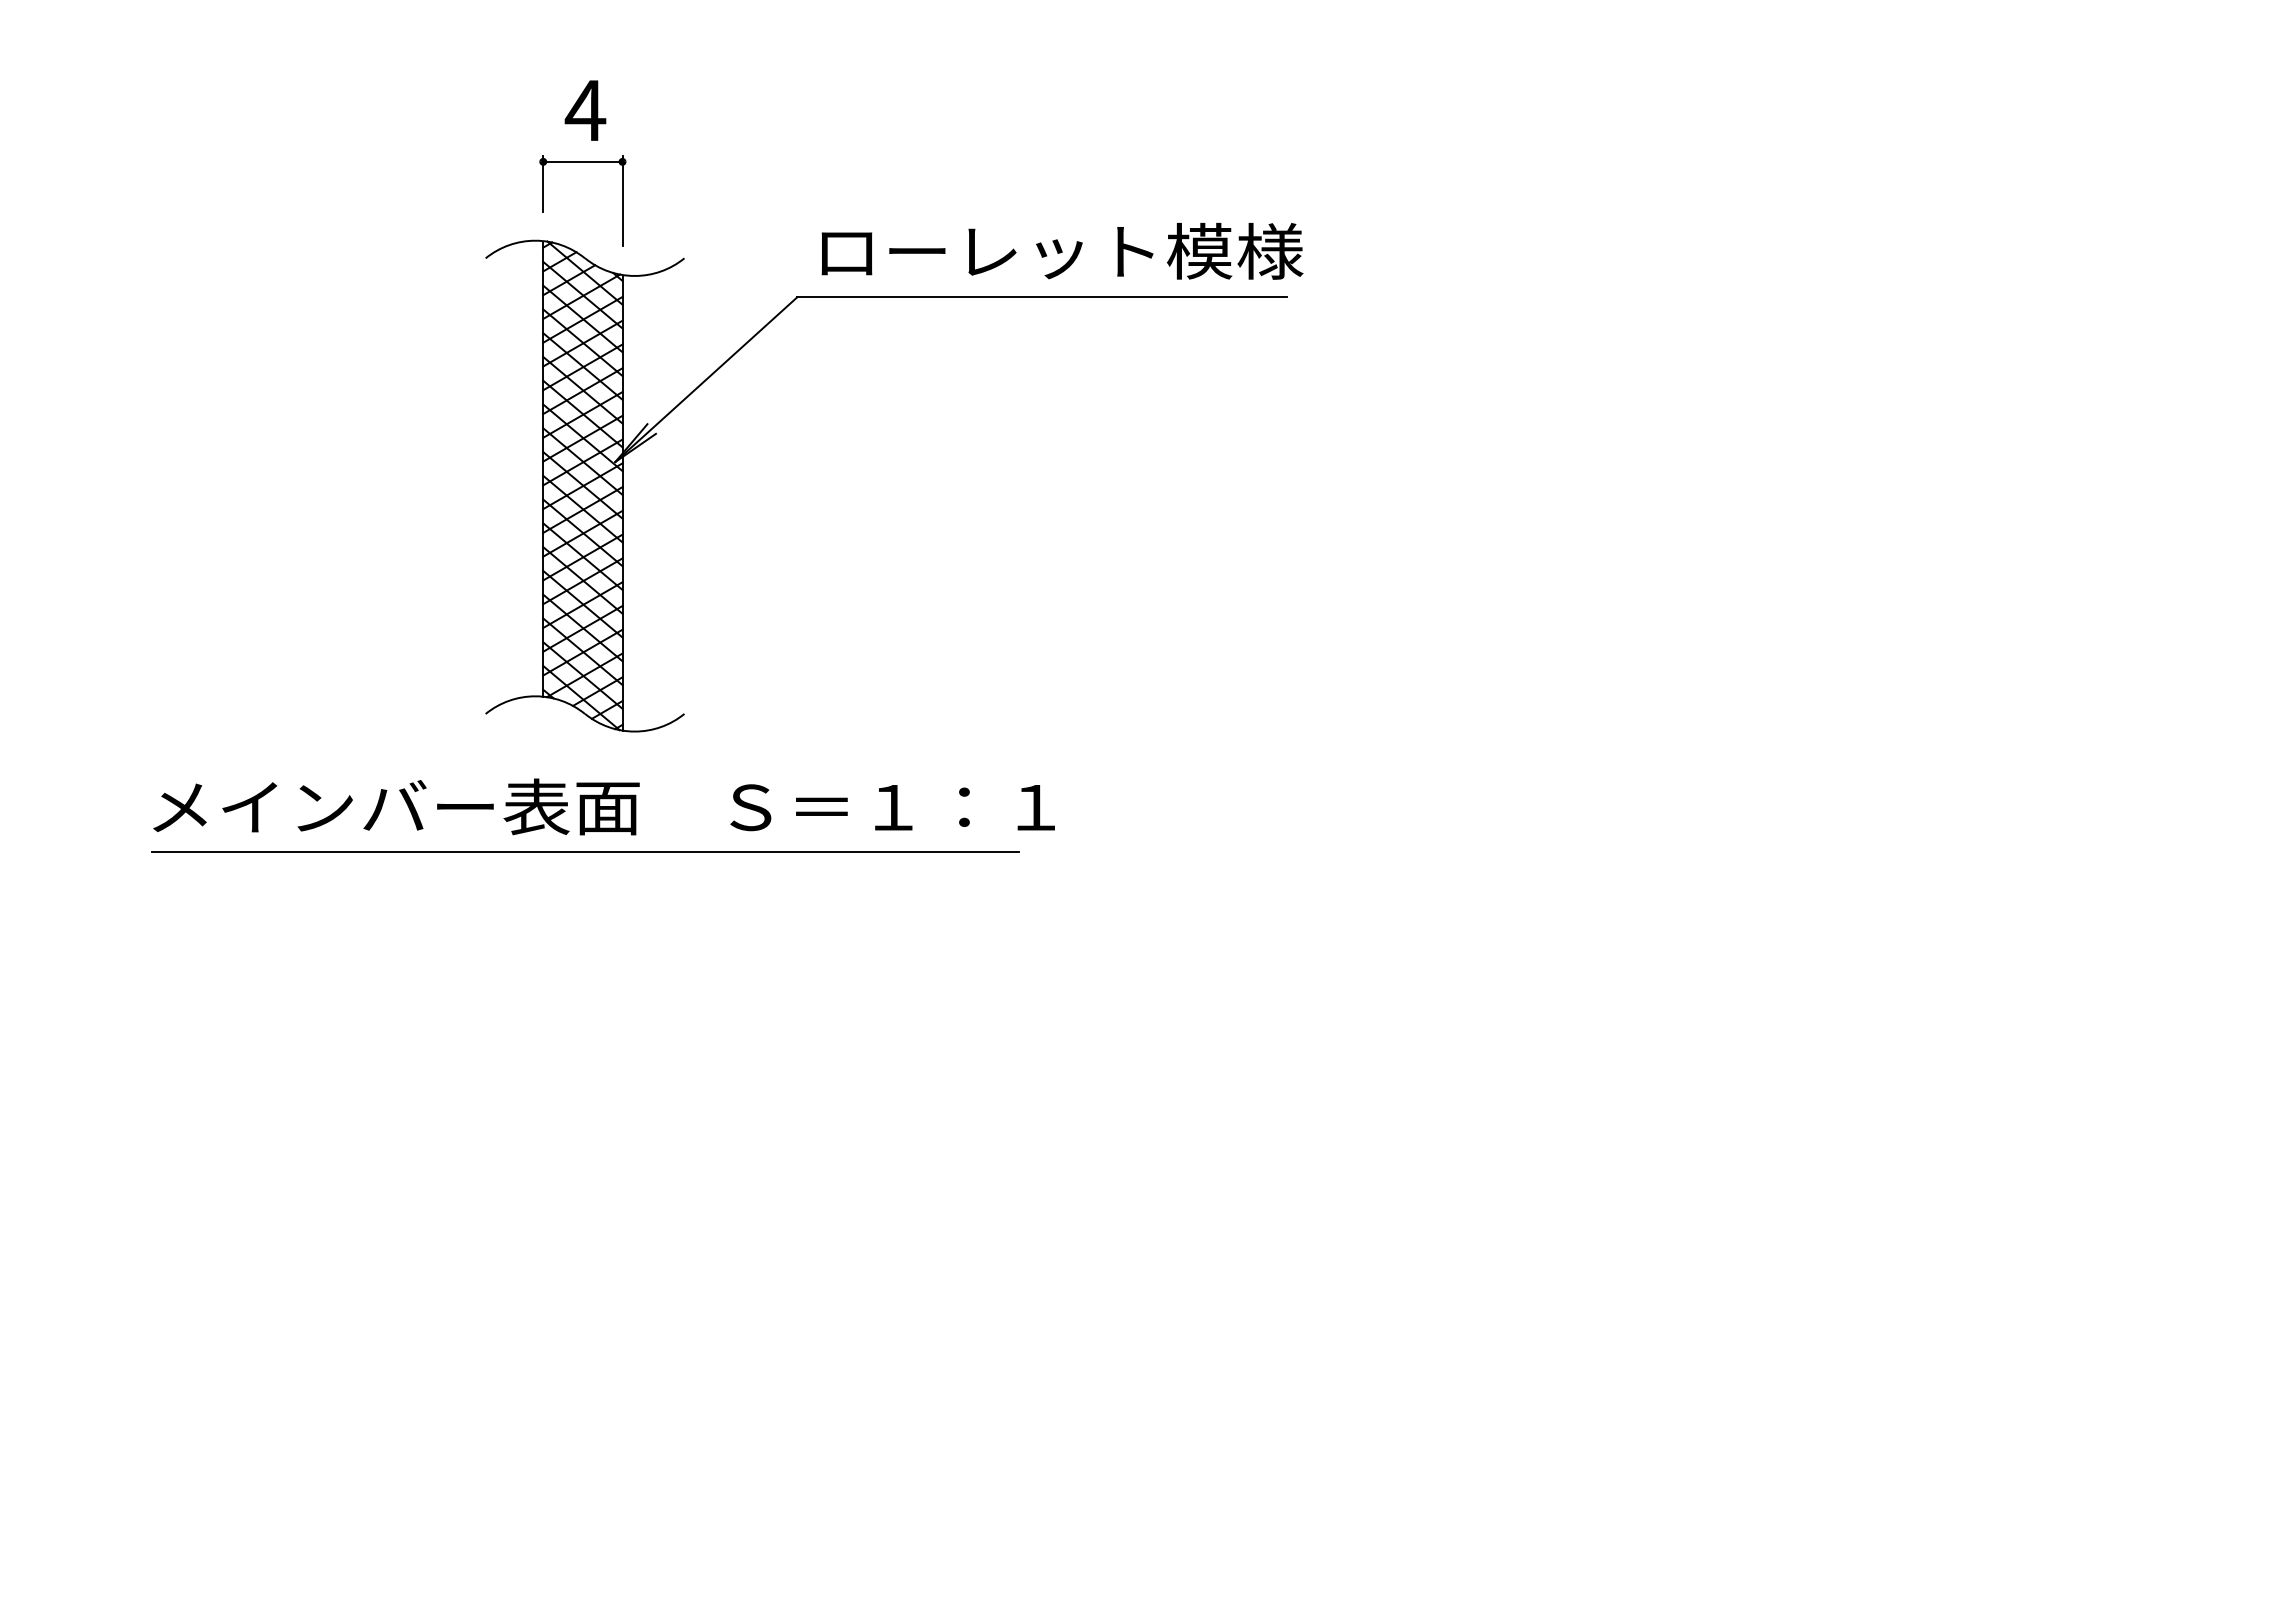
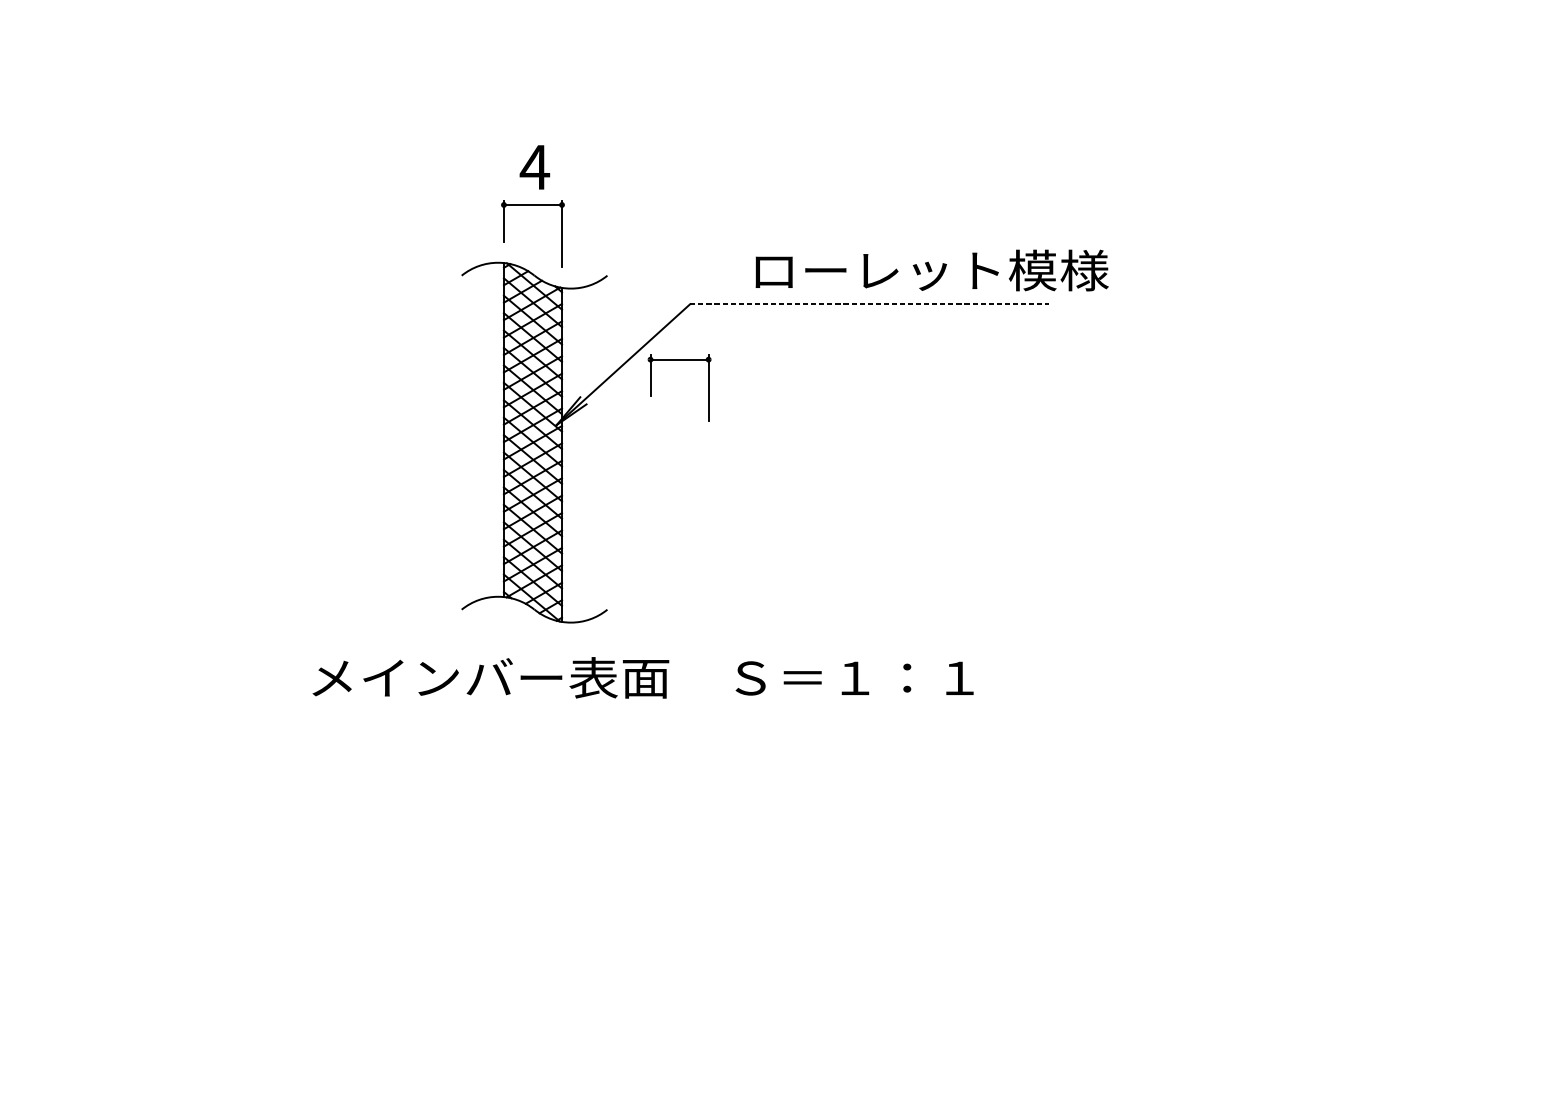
text: (1062, 251) -> (932, 270), moved
line: (1042, 297) -> (869, 304), solid -> dashed
part: (782, 373) -> (679, 360), added
text: (603, 806) -> (642, 677), moved
line: (585, 852) -> (534, 711), removed

